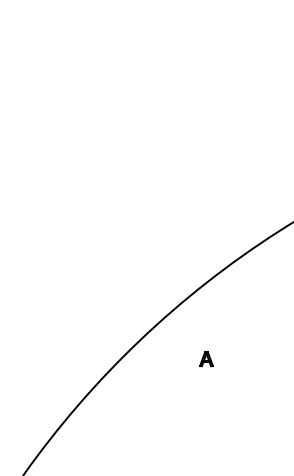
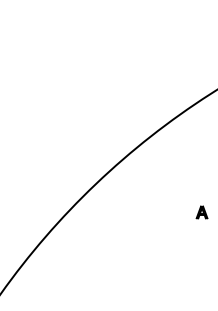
part: (206, 359) -> (202, 212), moved

